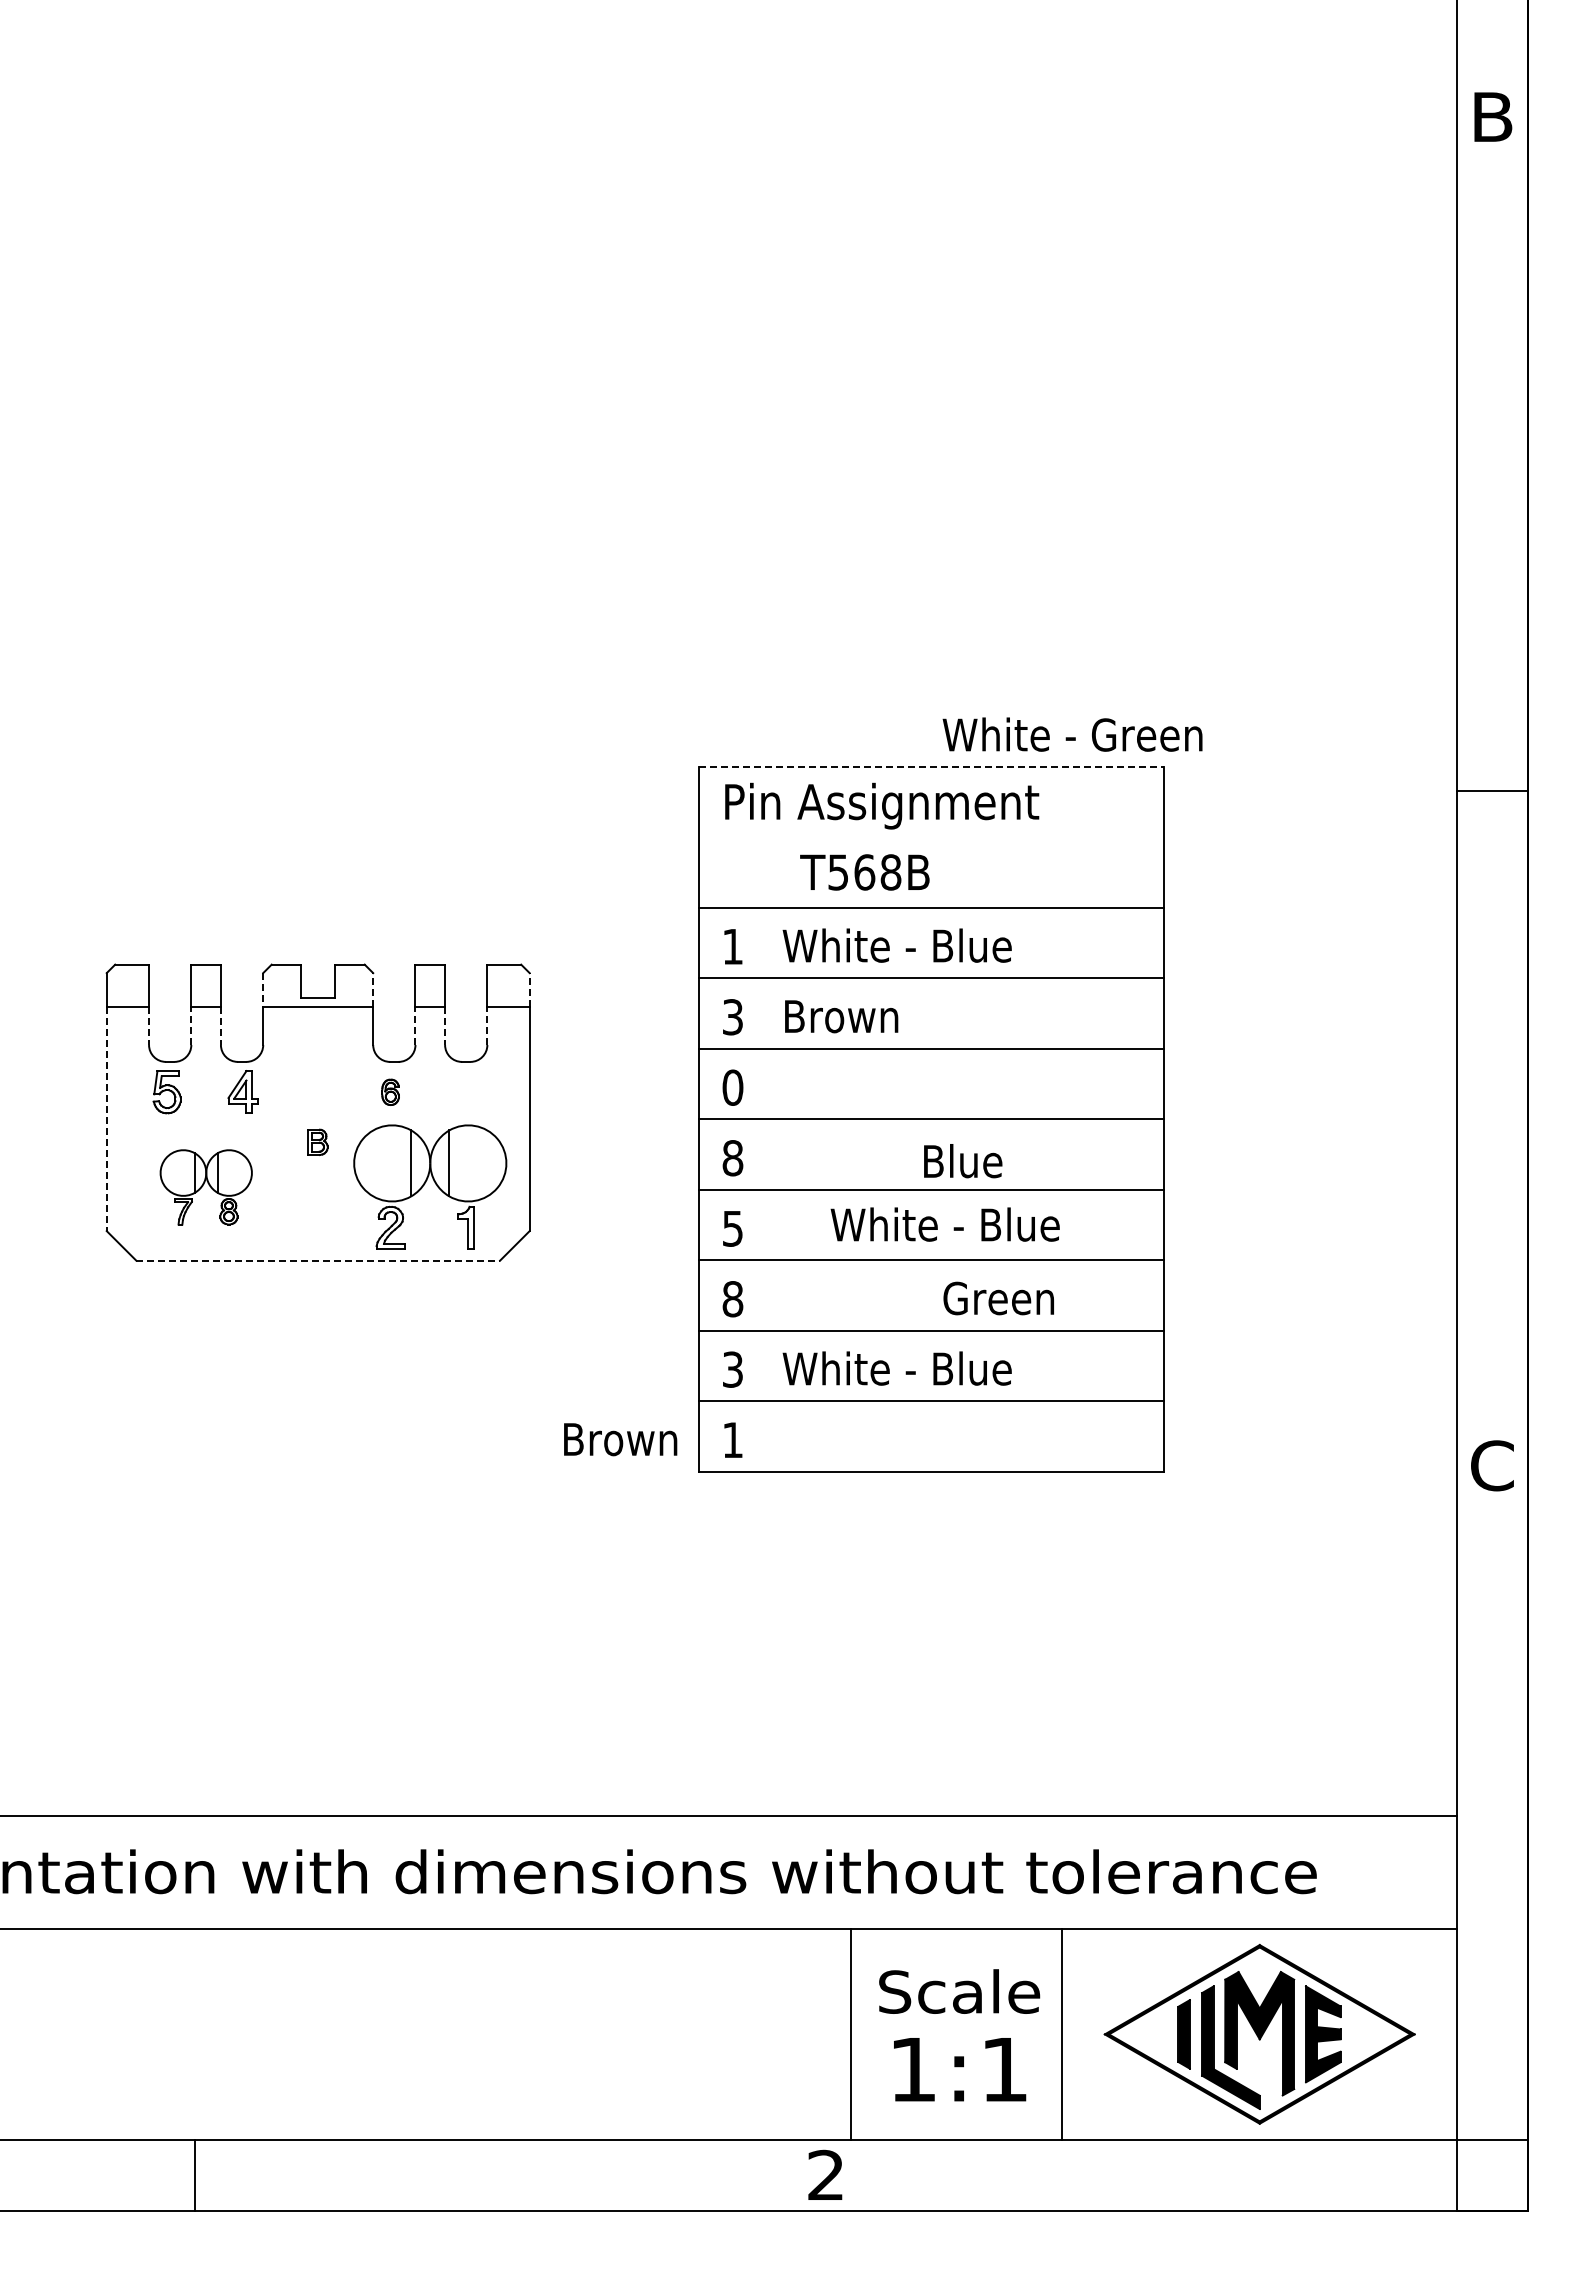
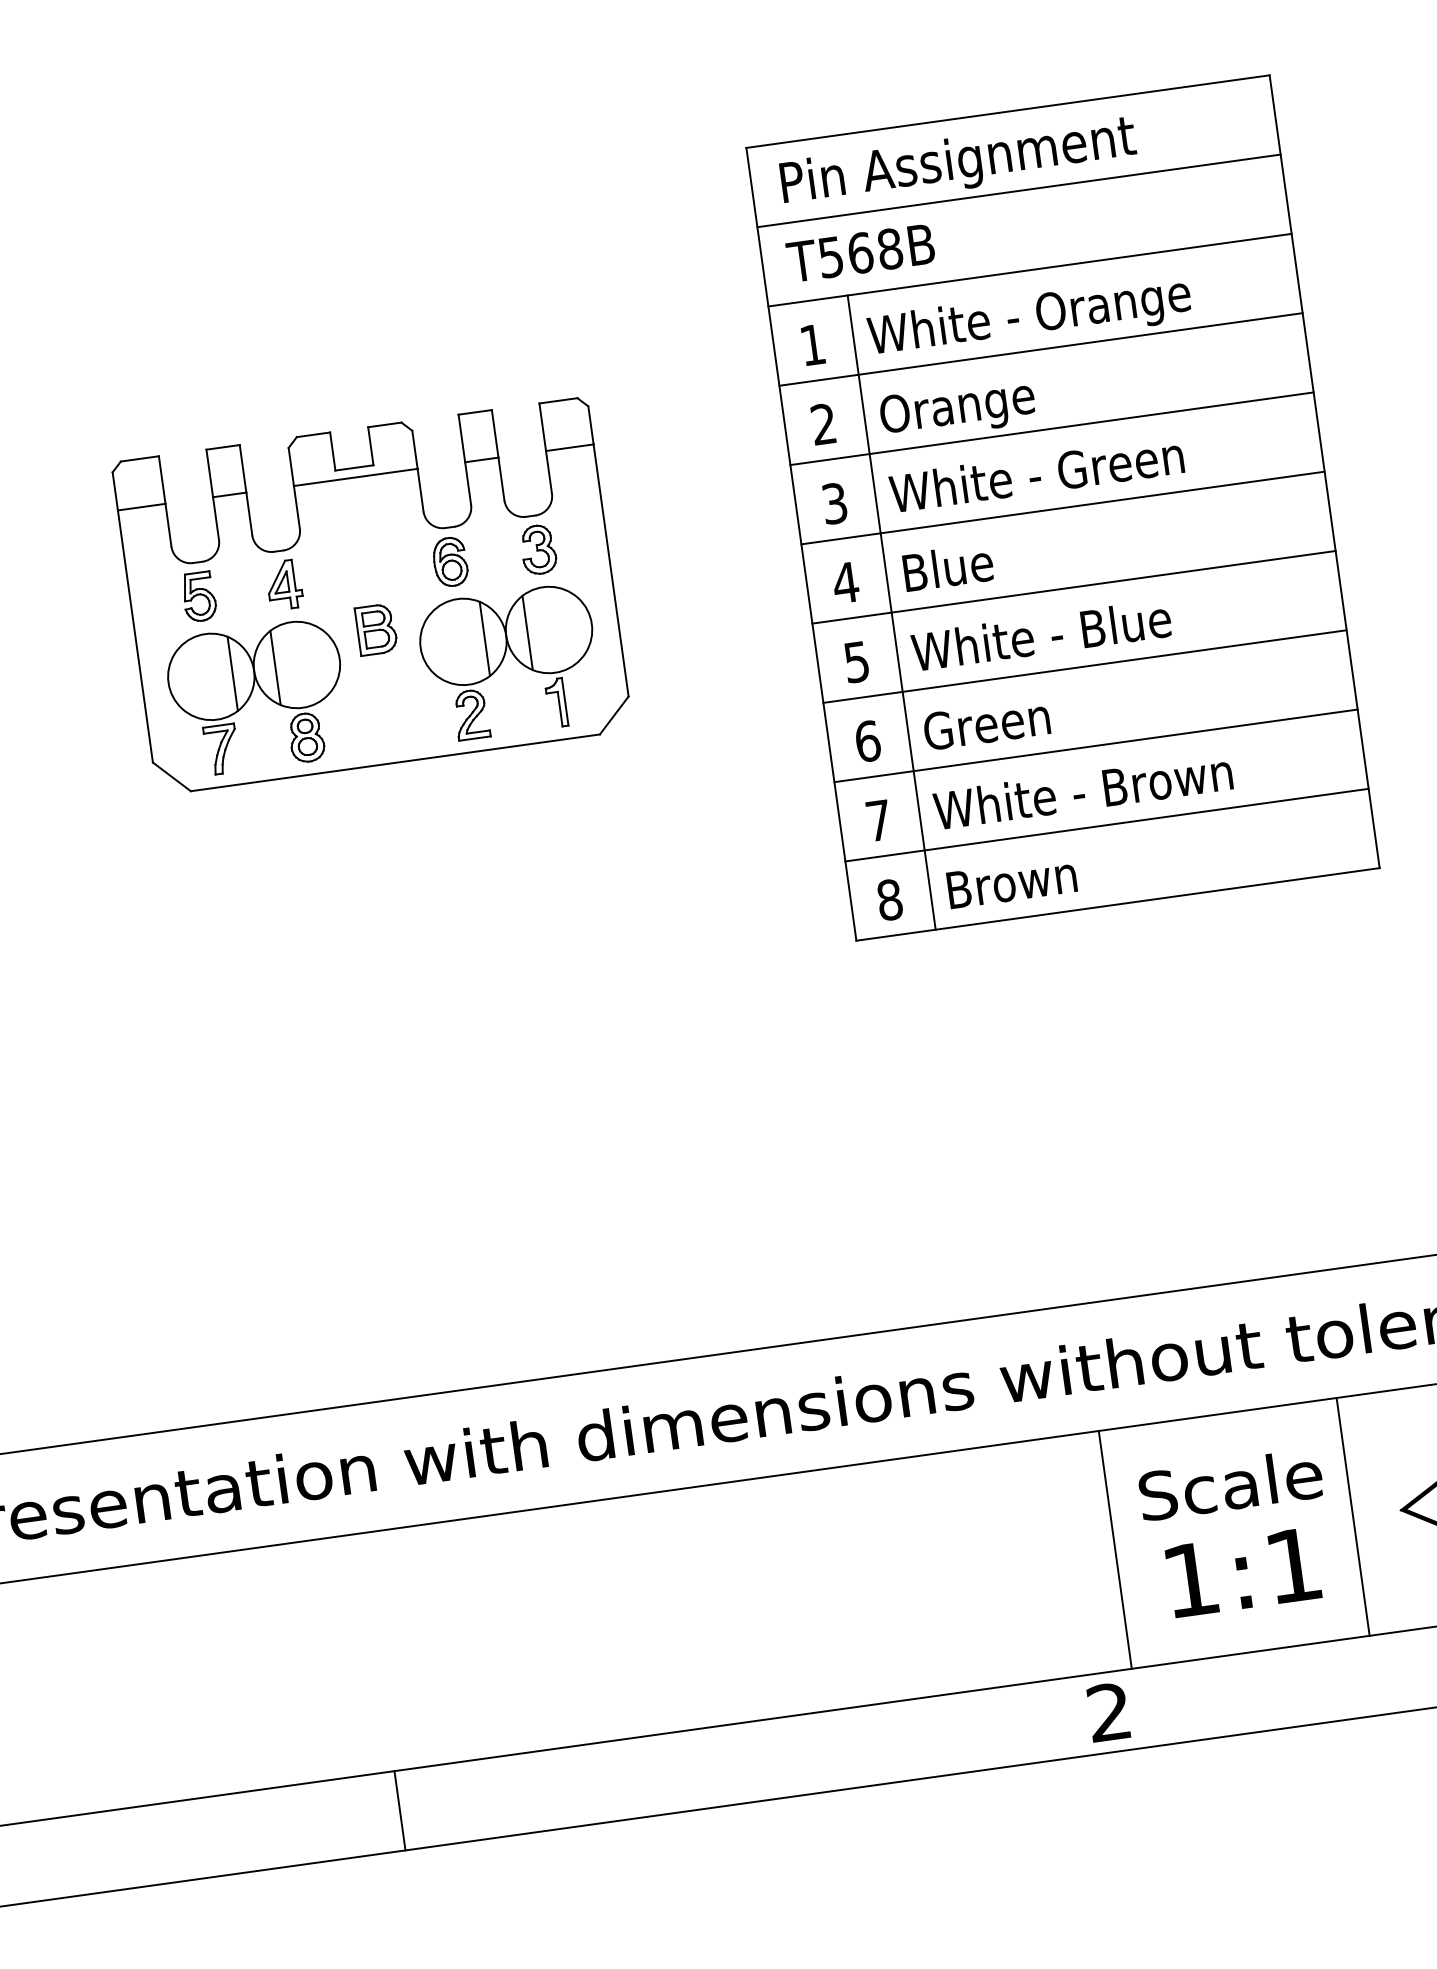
text: (1072, 734) -> (1036, 474), moved
line: (931, 766) -> (1008, 111), dashed -> solid
line: (931, 837) -> (1019, 191), added
text: (864, 872) -> (860, 253), moved
text: (1000, 949) -> (1114, 306), White - Blue -> White - Orange
line: (263, 990) -> (291, 467), dashed -> solid
line: (373, 990) -> (415, 450), dashed -> solid
line: (529, 990) -> (590, 425), dashed -> solid
text: (732, 1017) -> (823, 424), 3 -> 2
text: (851, 1020) -> (957, 409), Brown -> Orange
line: (191, 1025) -> (216, 518), dashed -> solid
line: (415, 1025) -> (468, 483), dashed -> solid
line: (487, 1025) -> (549, 471), dashed -> solid
line: (149, 1026) -> (169, 525), dashed -> solid
line: (220, 1026) -> (248, 514), dashed -> solid
line: (445, 1026) -> (501, 479), dashed -> solid
text: (732, 1087) -> (834, 503), 0 -> 3
part: (390, 1092) -> (450, 562), size x1.67
part: (468, 1092) -> (538, 550), added
line: (106, 1119) -> (135, 637), dashed -> solid
part: (317, 1142) -> (376, 630), size x1.67
text: (732, 1158) -> (845, 583), 8 -> 4
text: (963, 1161) -> (948, 567), moved
part: (206, 1187) -> (258, 697), size x1.67
line: (769, 1189) -> (891, 612), added
text: (944, 1224) -> (1040, 635), moved
line: (318, 1260) -> (395, 762), dashed -> solid
text: (998, 1298) -> (986, 724), moved
text: (732, 1299) -> (867, 741), 8 -> 6
text: (1002, 1368) -> (1181, 777), White - Blue -> White - Brown
text: (732, 1369) -> (878, 820), 3 -> 7
text: (620, 1439) -> (1011, 882), moved
text: (732, 1440) -> (889, 900), 1 -> 8

